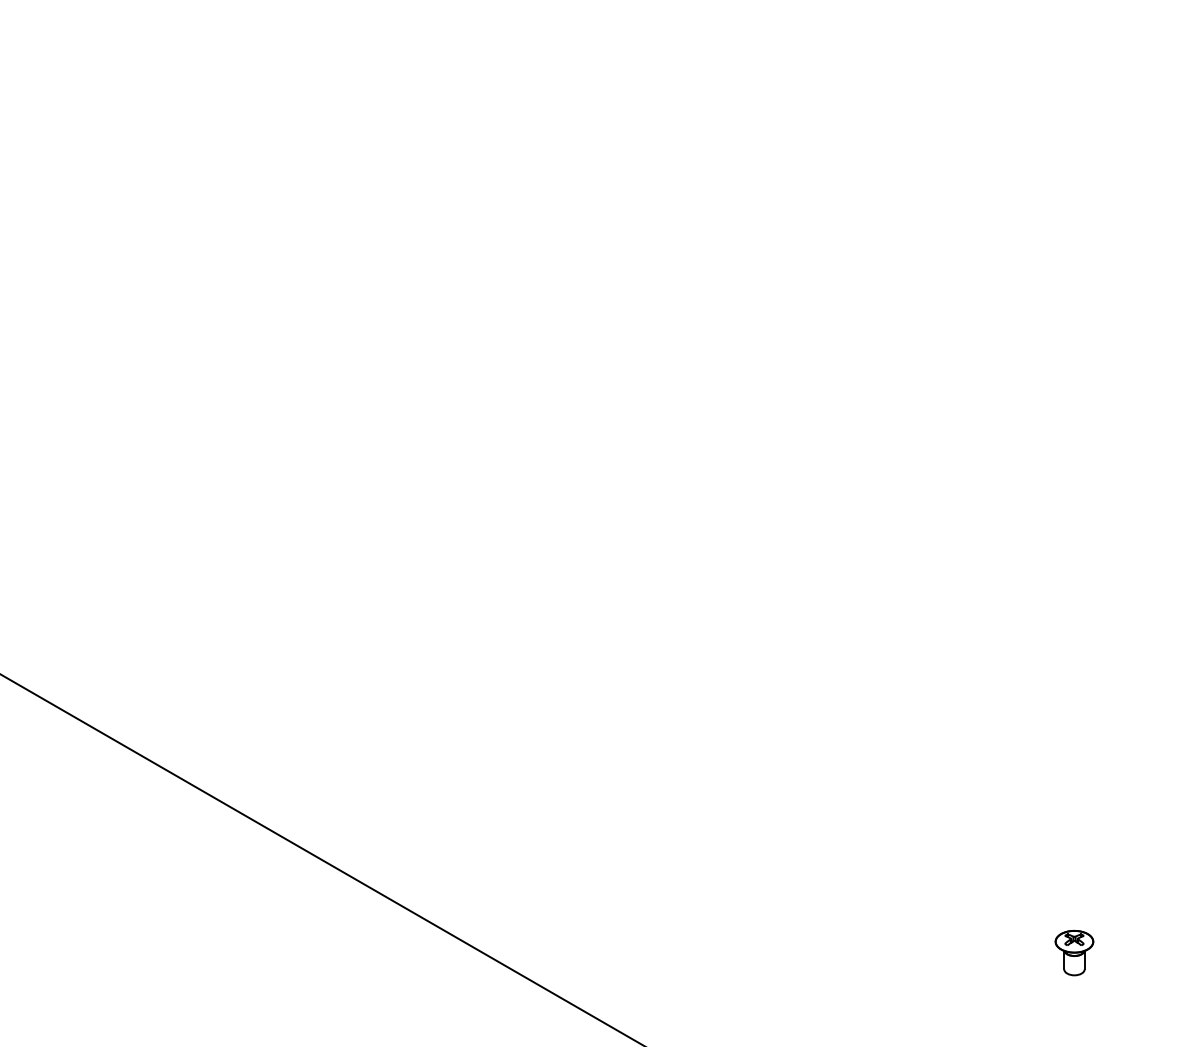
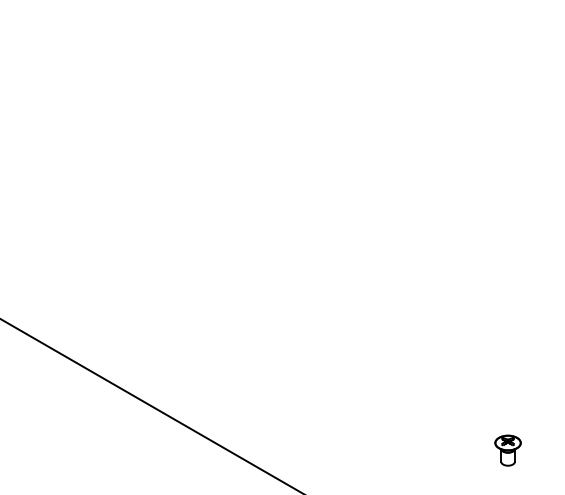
part: (1073, 952) -> (507, 450), size x1.43

